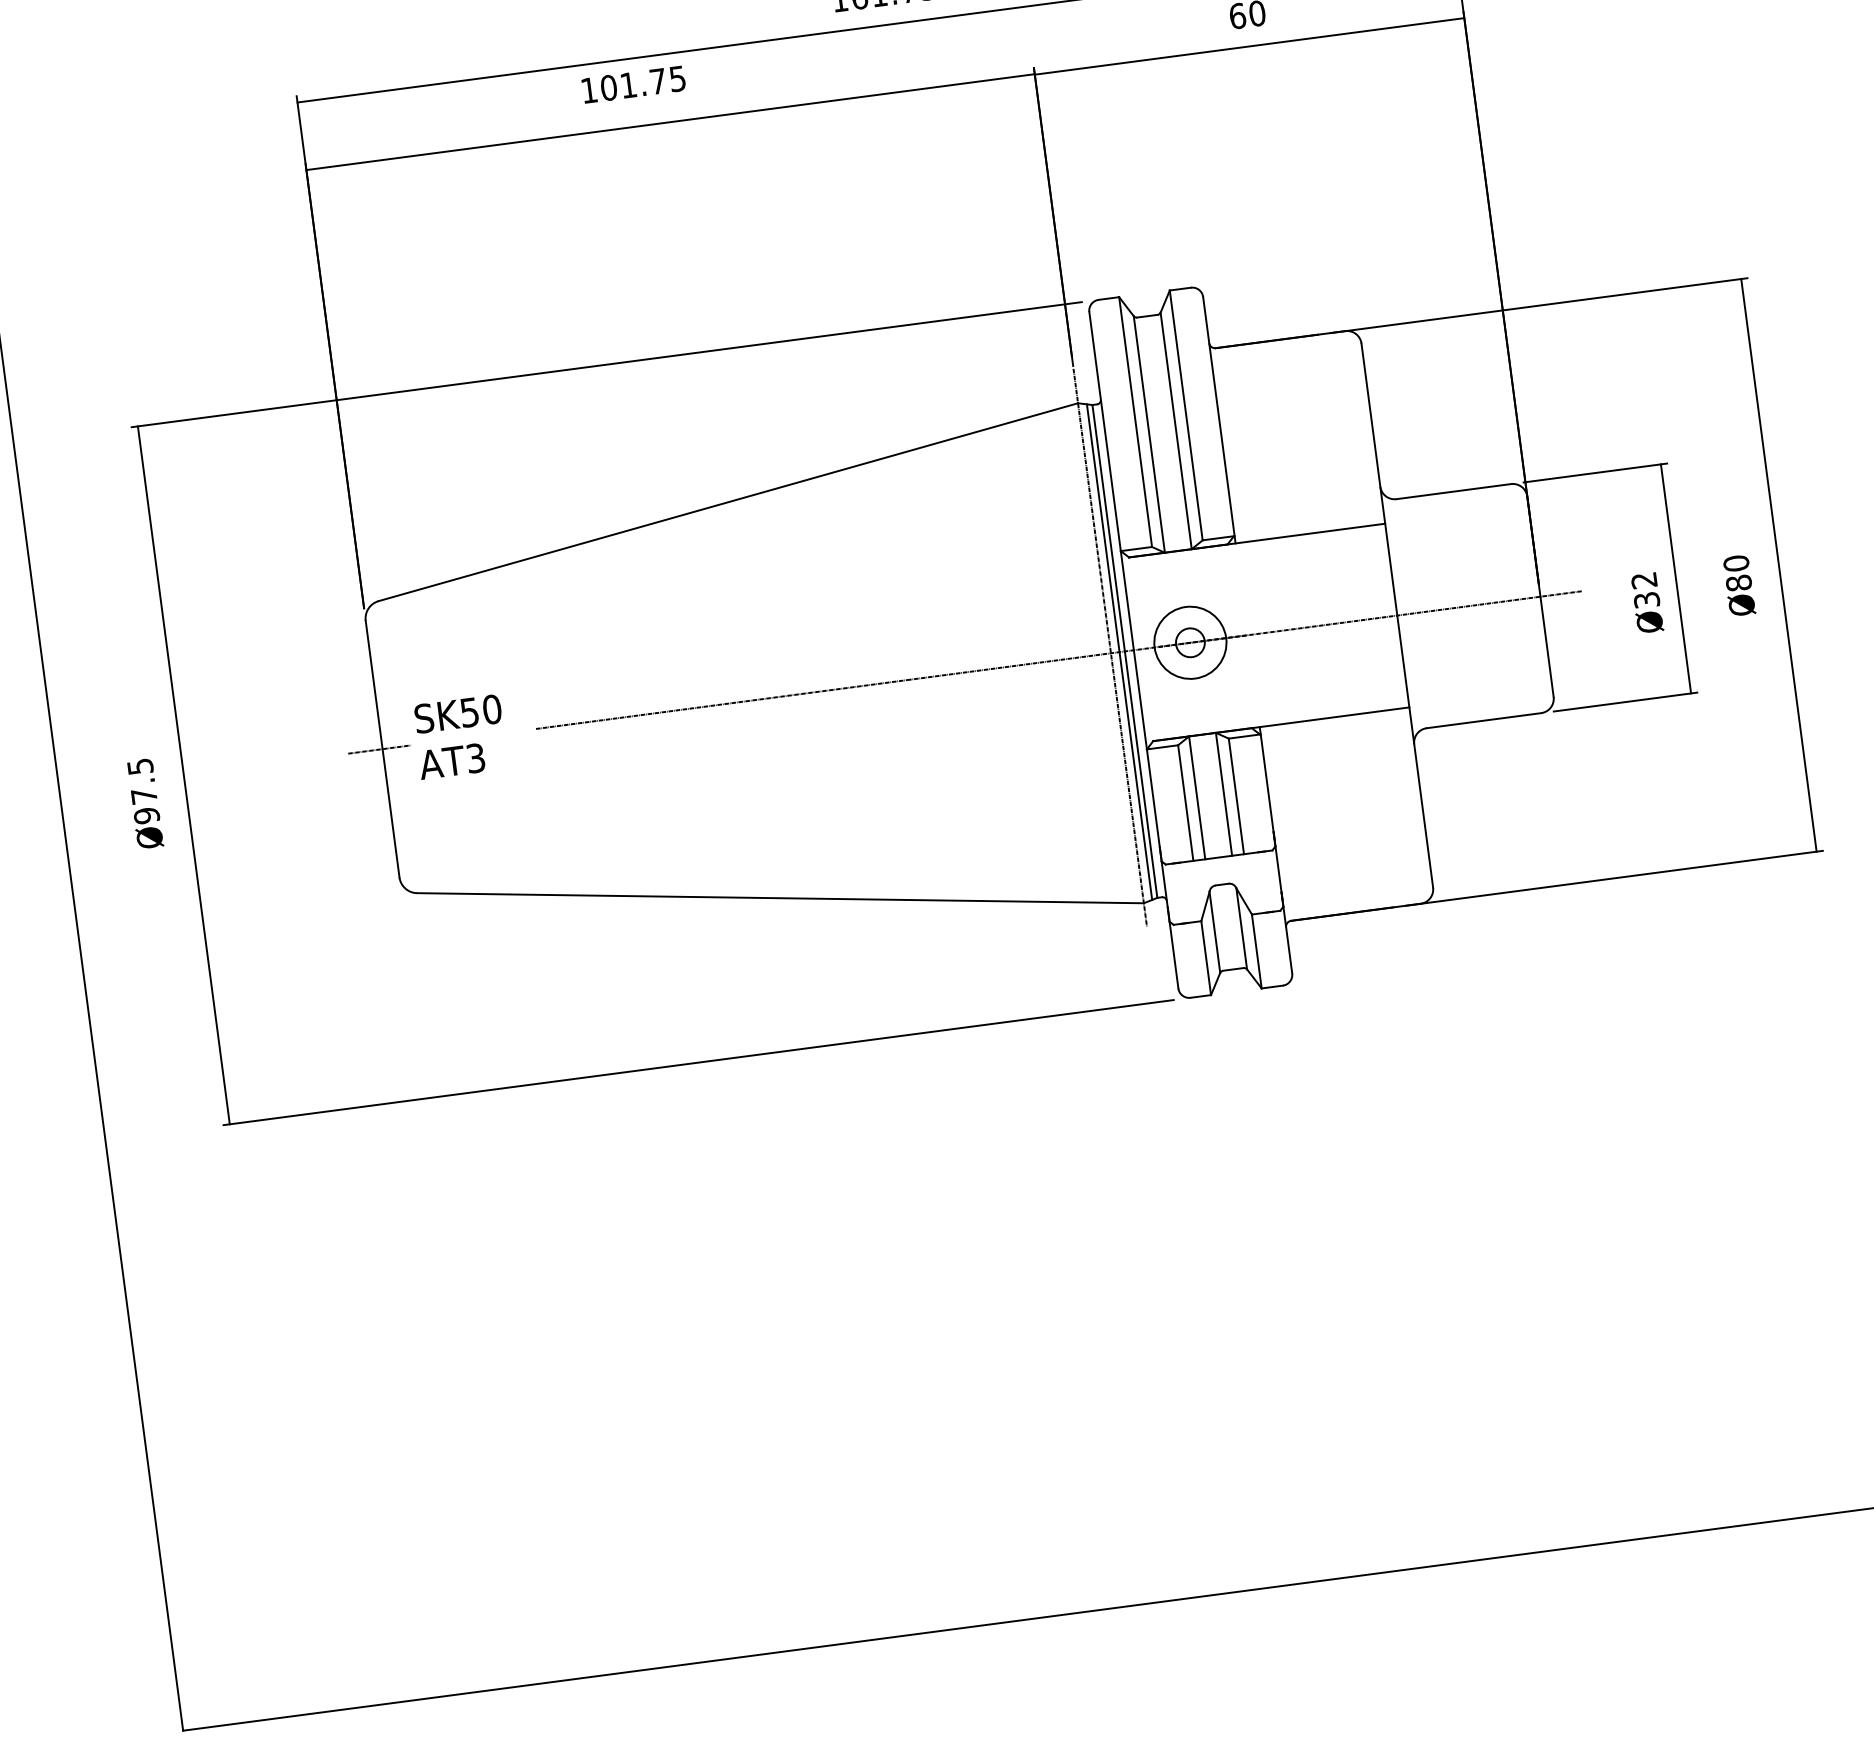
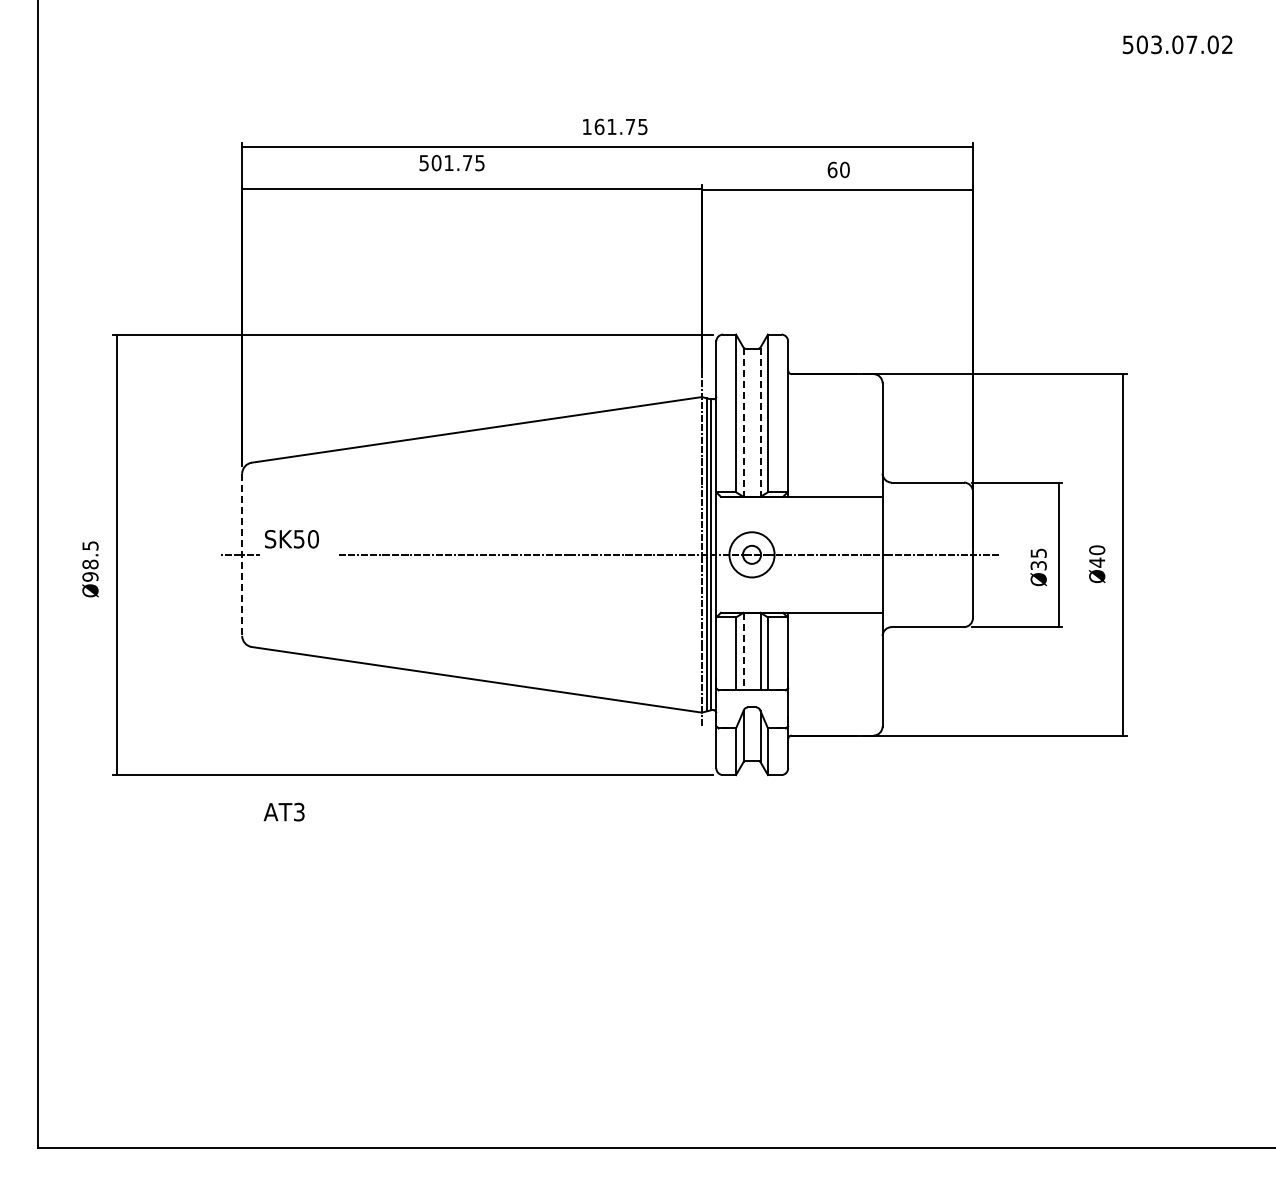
text: (588, 91) -> (423, 163), 101.75 -> 501.75
line: (1176, 431) -> (760, 422), solid -> dashed
line: (1149, 434) -> (743, 422), solid -> dashed
text: (1643, 579) -> (1038, 552), Ø32 -> Ø35
text: (1739, 582) -> (1097, 562), Ø80 -> Ø40
line: (383, 748) -> (242, 554), solid -> dashed
text: (450, 760) -> (283, 811), moved
text: (144, 796) -> (90, 564), Ø97.5 -> Ø98.5
line: (1197, 797) -> (743, 651), solid -> dashed

